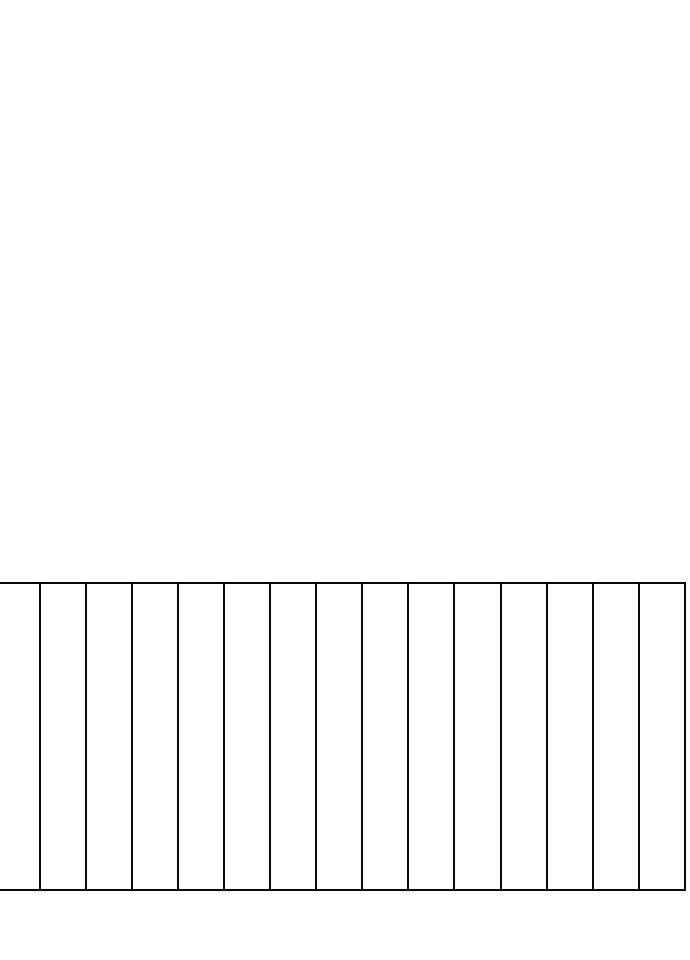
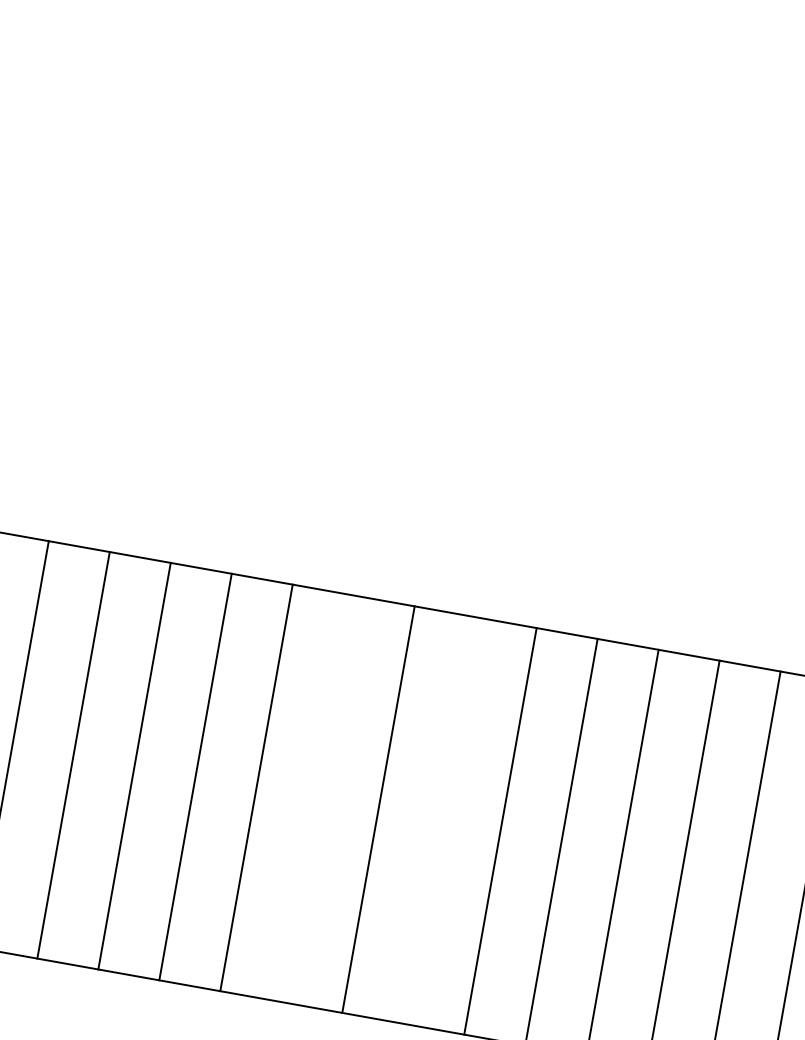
line: (224, 735) -> (317, 797), removed
line: (316, 735) -> (439, 819), removed

